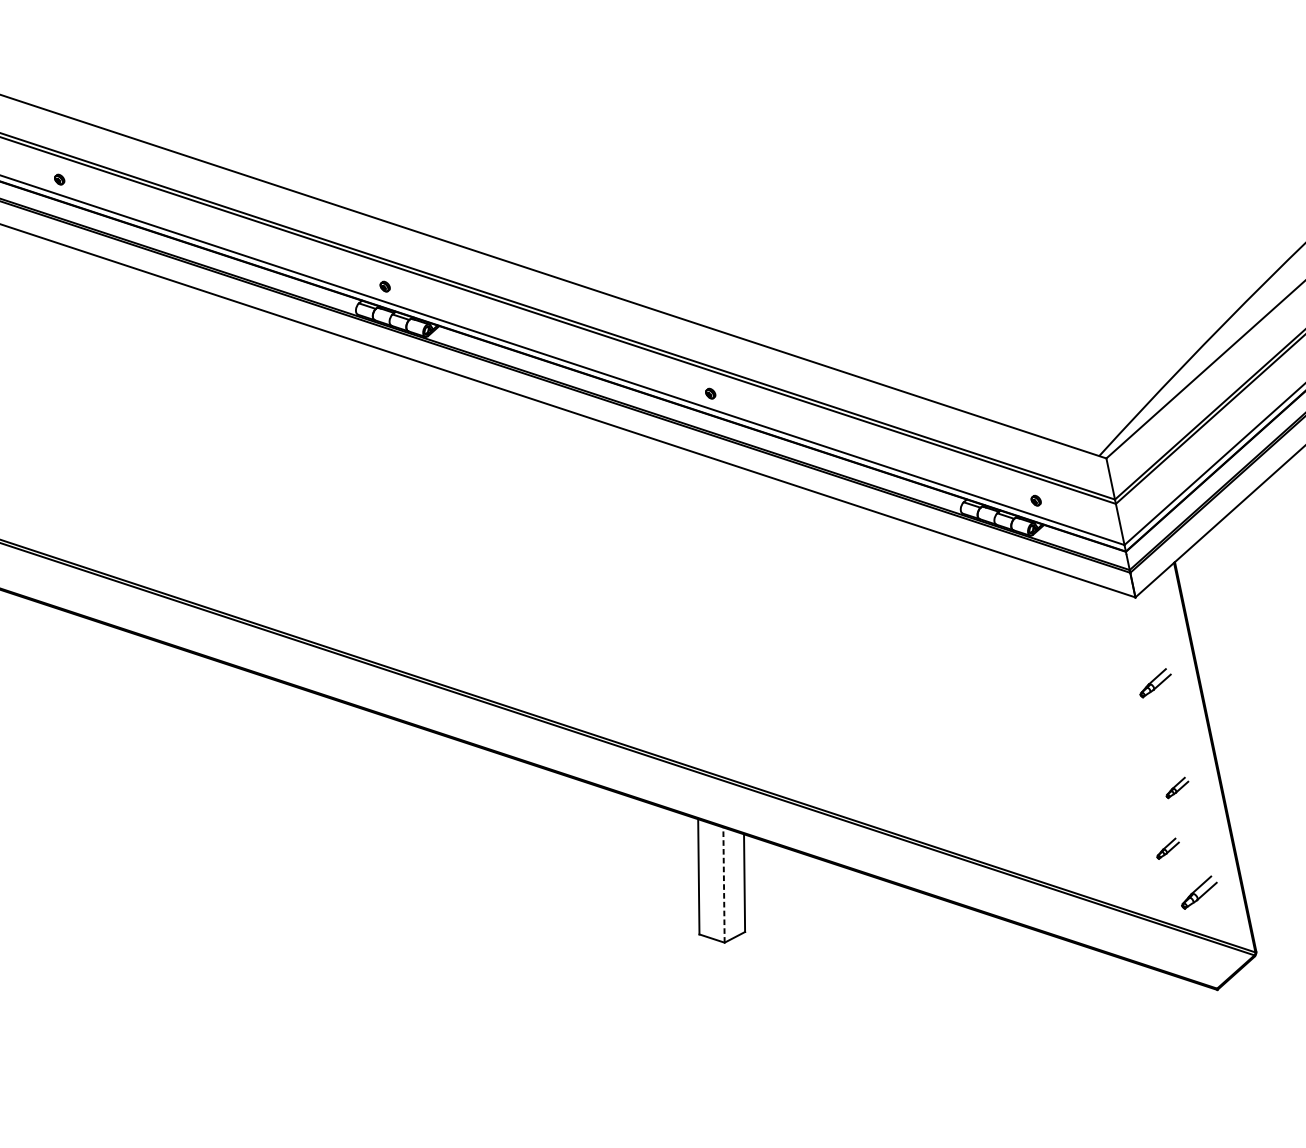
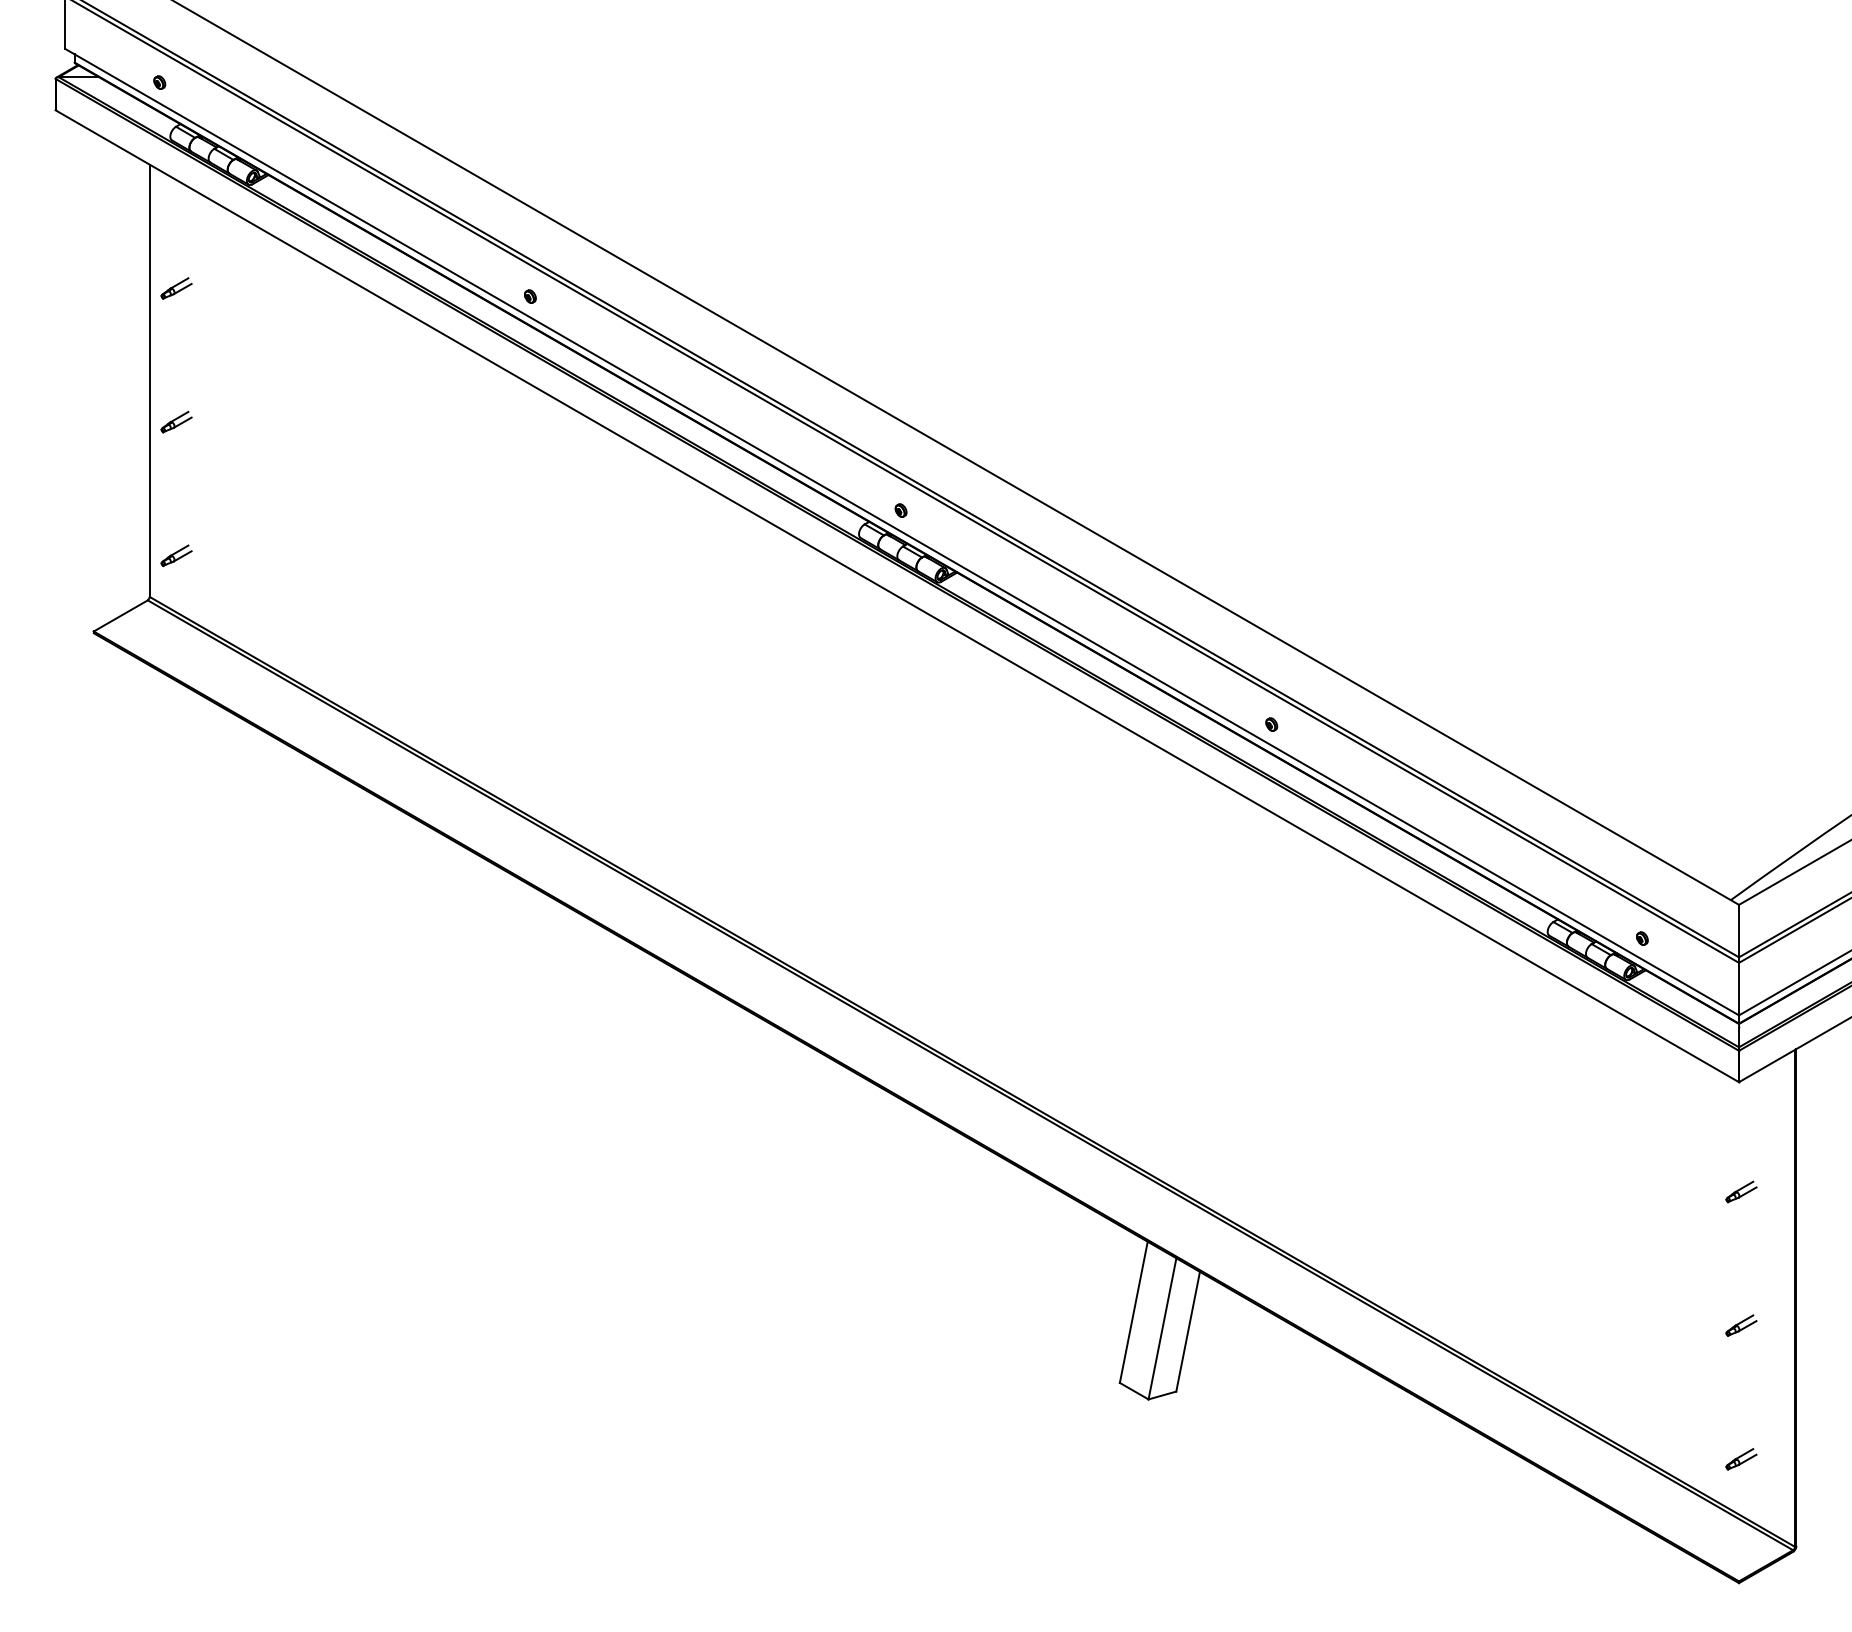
part: (1155, 682) -> (1741, 1191), size x0.71
part: (1167, 848) -> (1714, 1397), removed
line: (723, 884) -> (1162, 1328), dashed -> solid
part: (1199, 892) -> (1741, 1459), size x0.62

